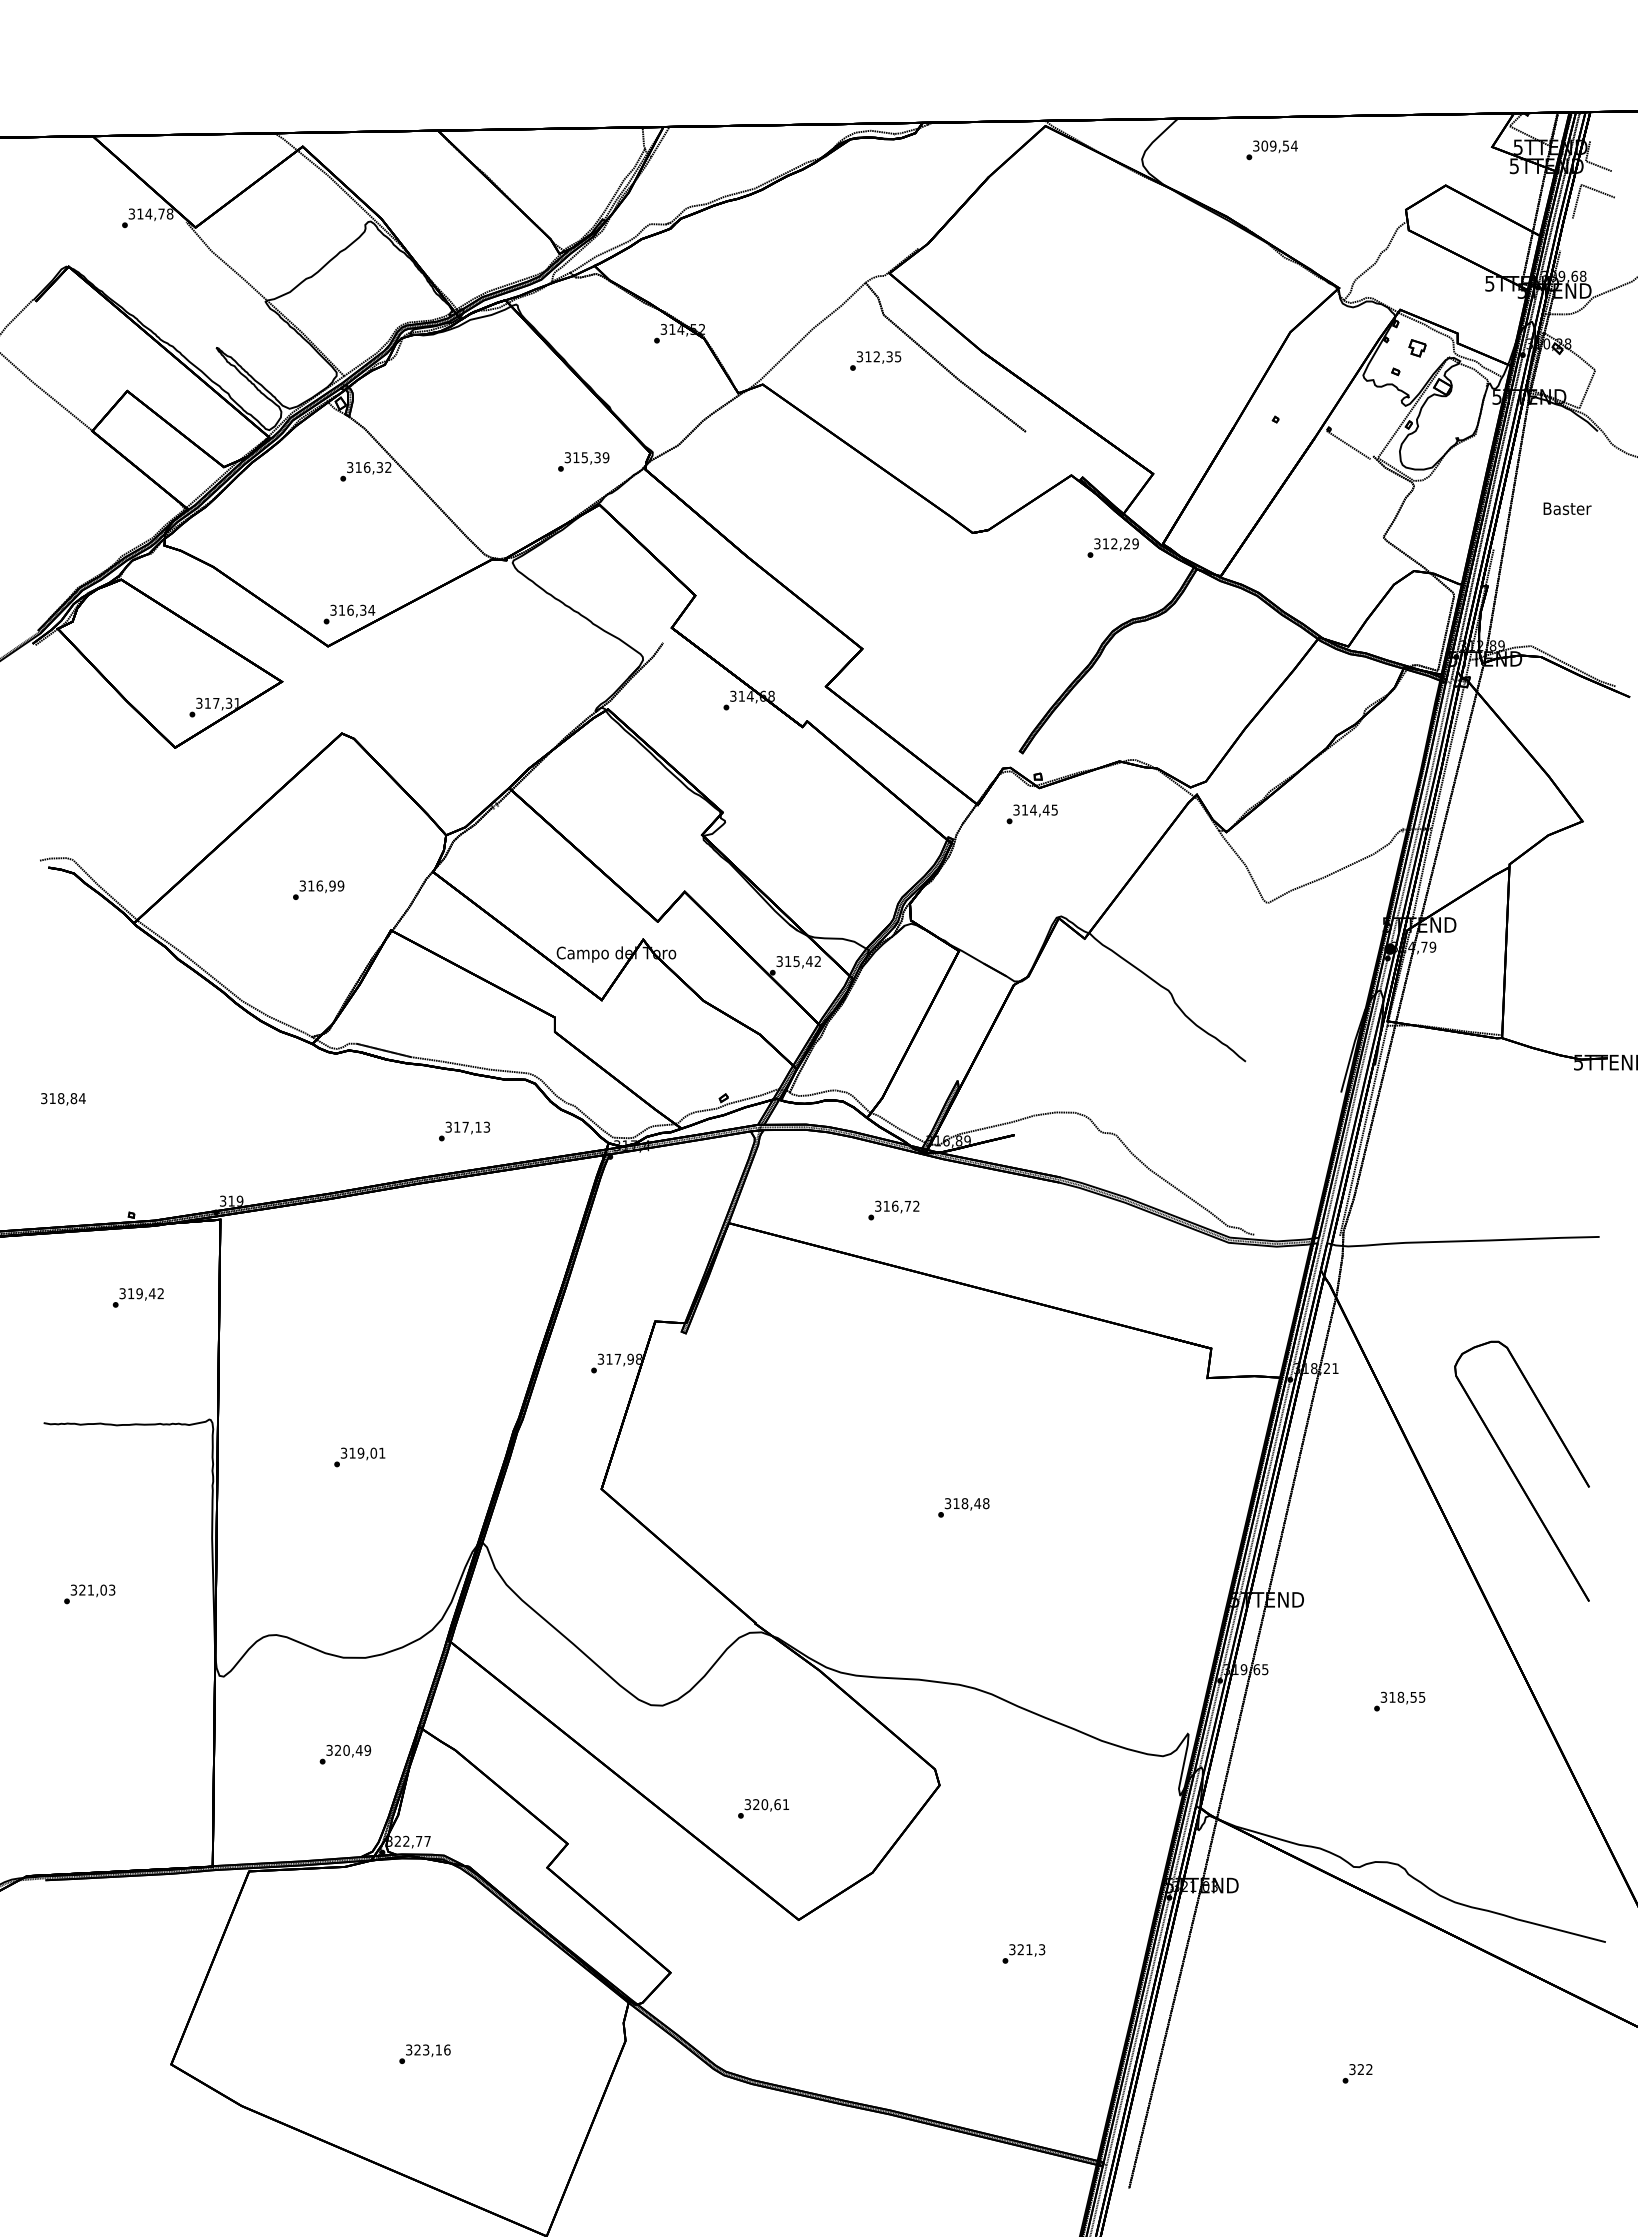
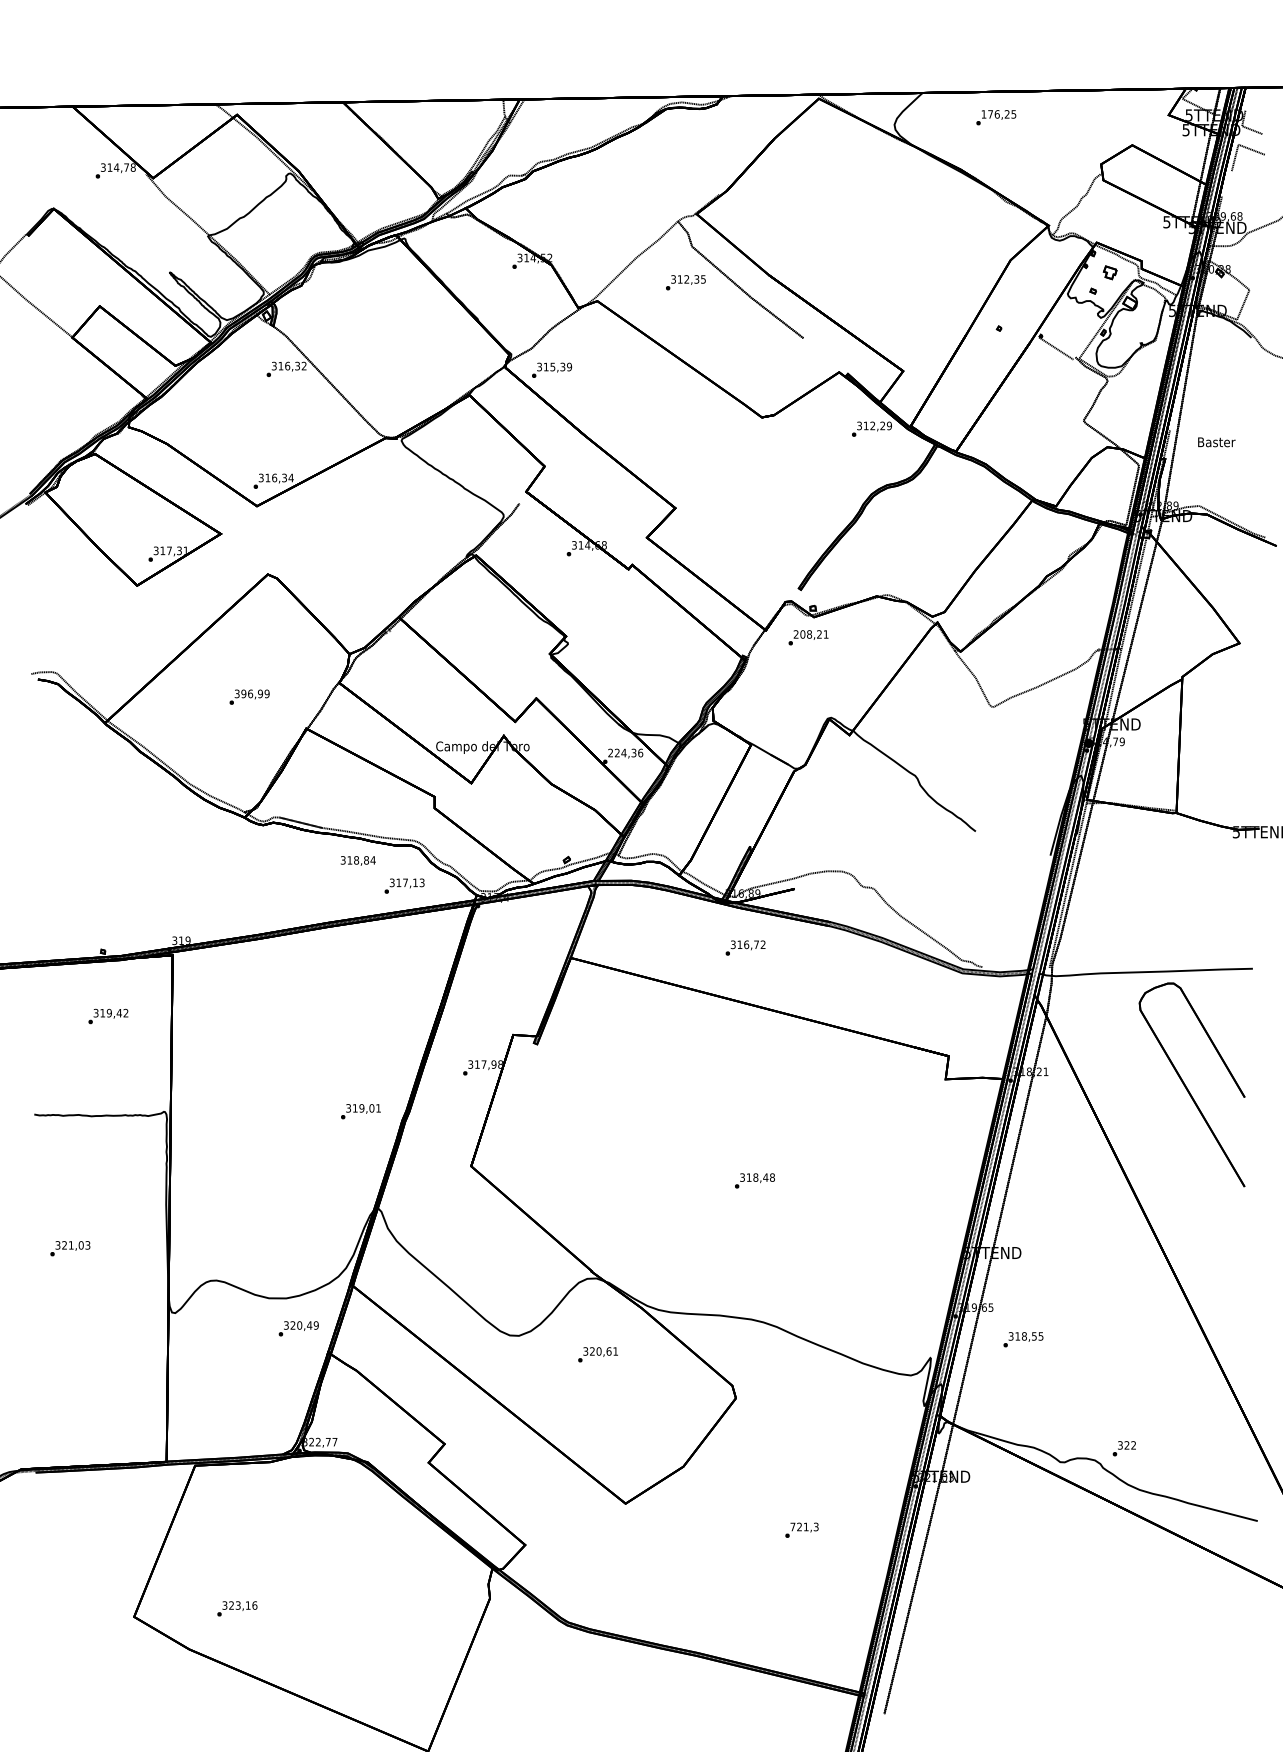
text: (1275, 145) -> (999, 113), 309,54 -> 176,25
text: (583, 461) -> (551, 370), moved
text: (1567, 508) -> (1216, 442), moved
text: (1035, 809) -> (811, 633), 314,45 -> 208,21
text: (311, 885) -> (244, 693), 316,99 -> 396,99
text: (798, 961) -> (625, 753), 315,42 -> 224,36
text: (63, 1099) -> (358, 861), moved
text: (464, 1131) -> (404, 886), moved
text: (893, 1210) -> (745, 948), moved
text: (359, 1457) -> (360, 1111), moved
part: (1516, 1475) -> (1187, 1088), moved
text: (1399, 1701) -> (1023, 1339), moved
text: (345, 1754) -> (298, 1328), moved
text: (763, 1808) -> (598, 1354), moved
text: (1012, 1949) -> (793, 1526), 321,3 -> 721,3
text: (424, 2053) -> (236, 1608), moved
text: (1357, 2073) -> (1124, 1448), moved

